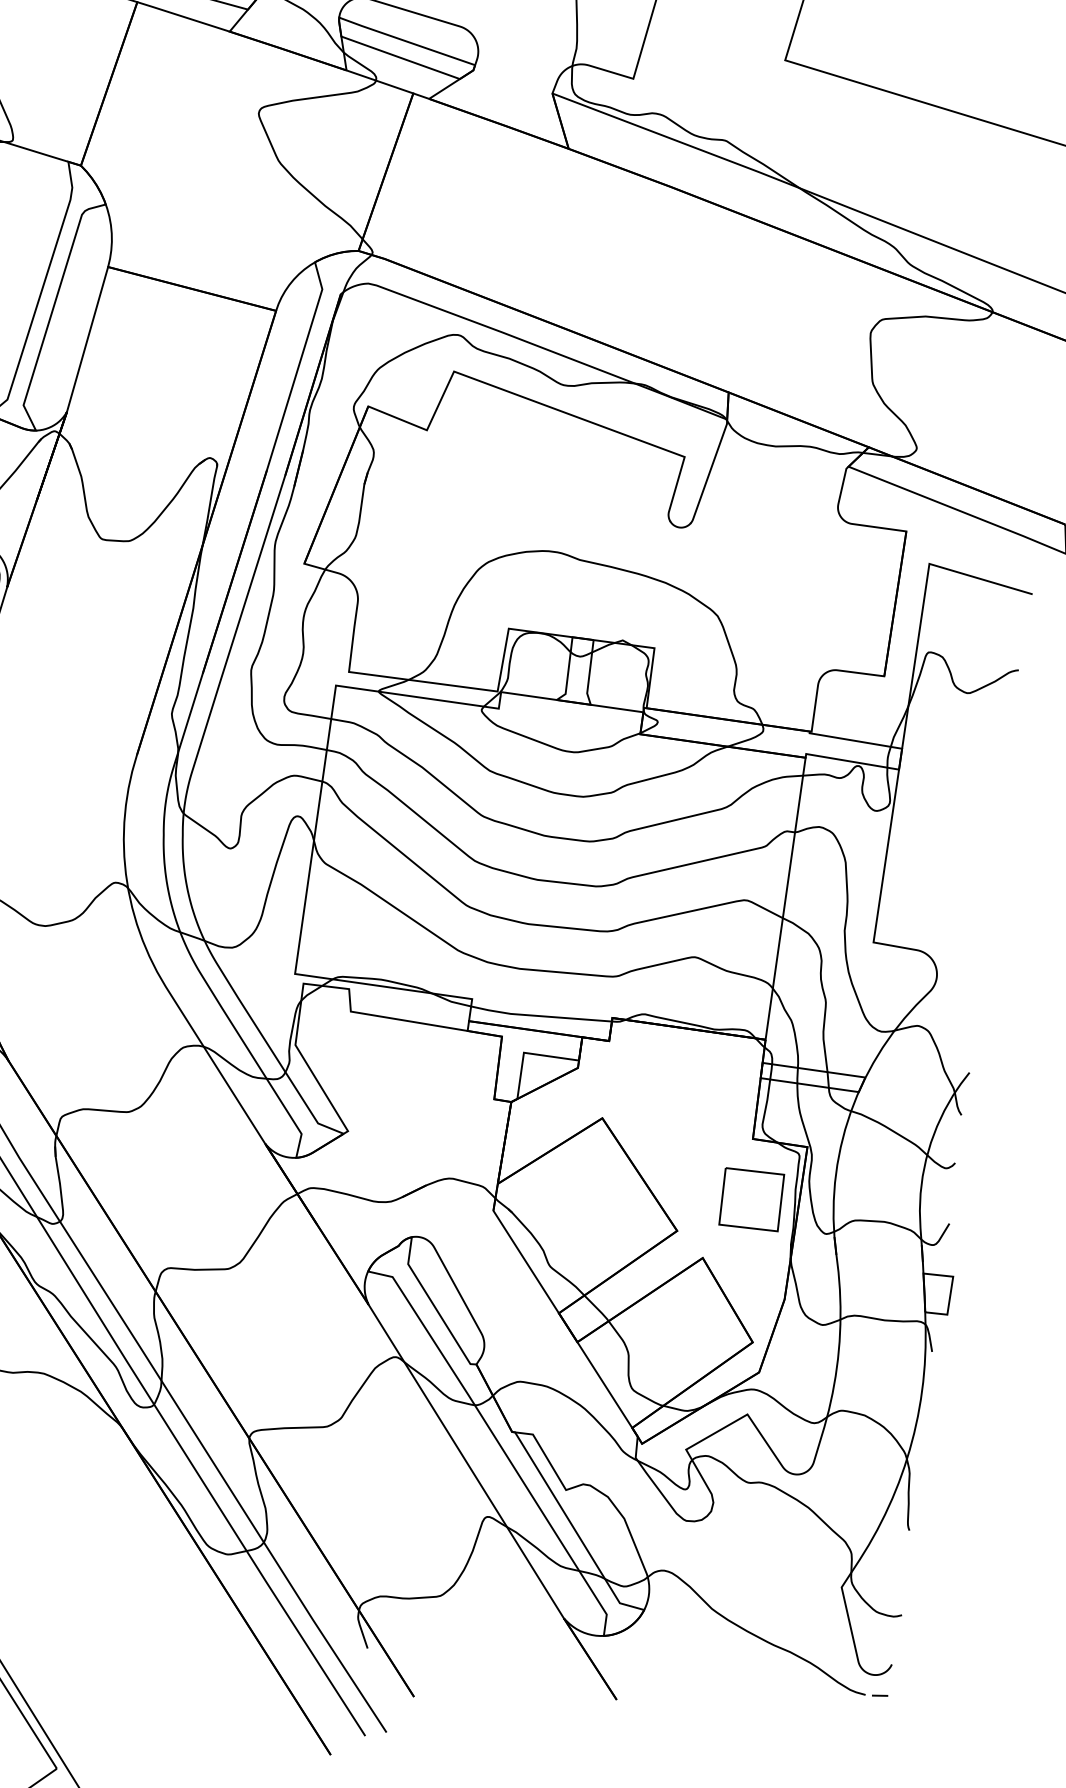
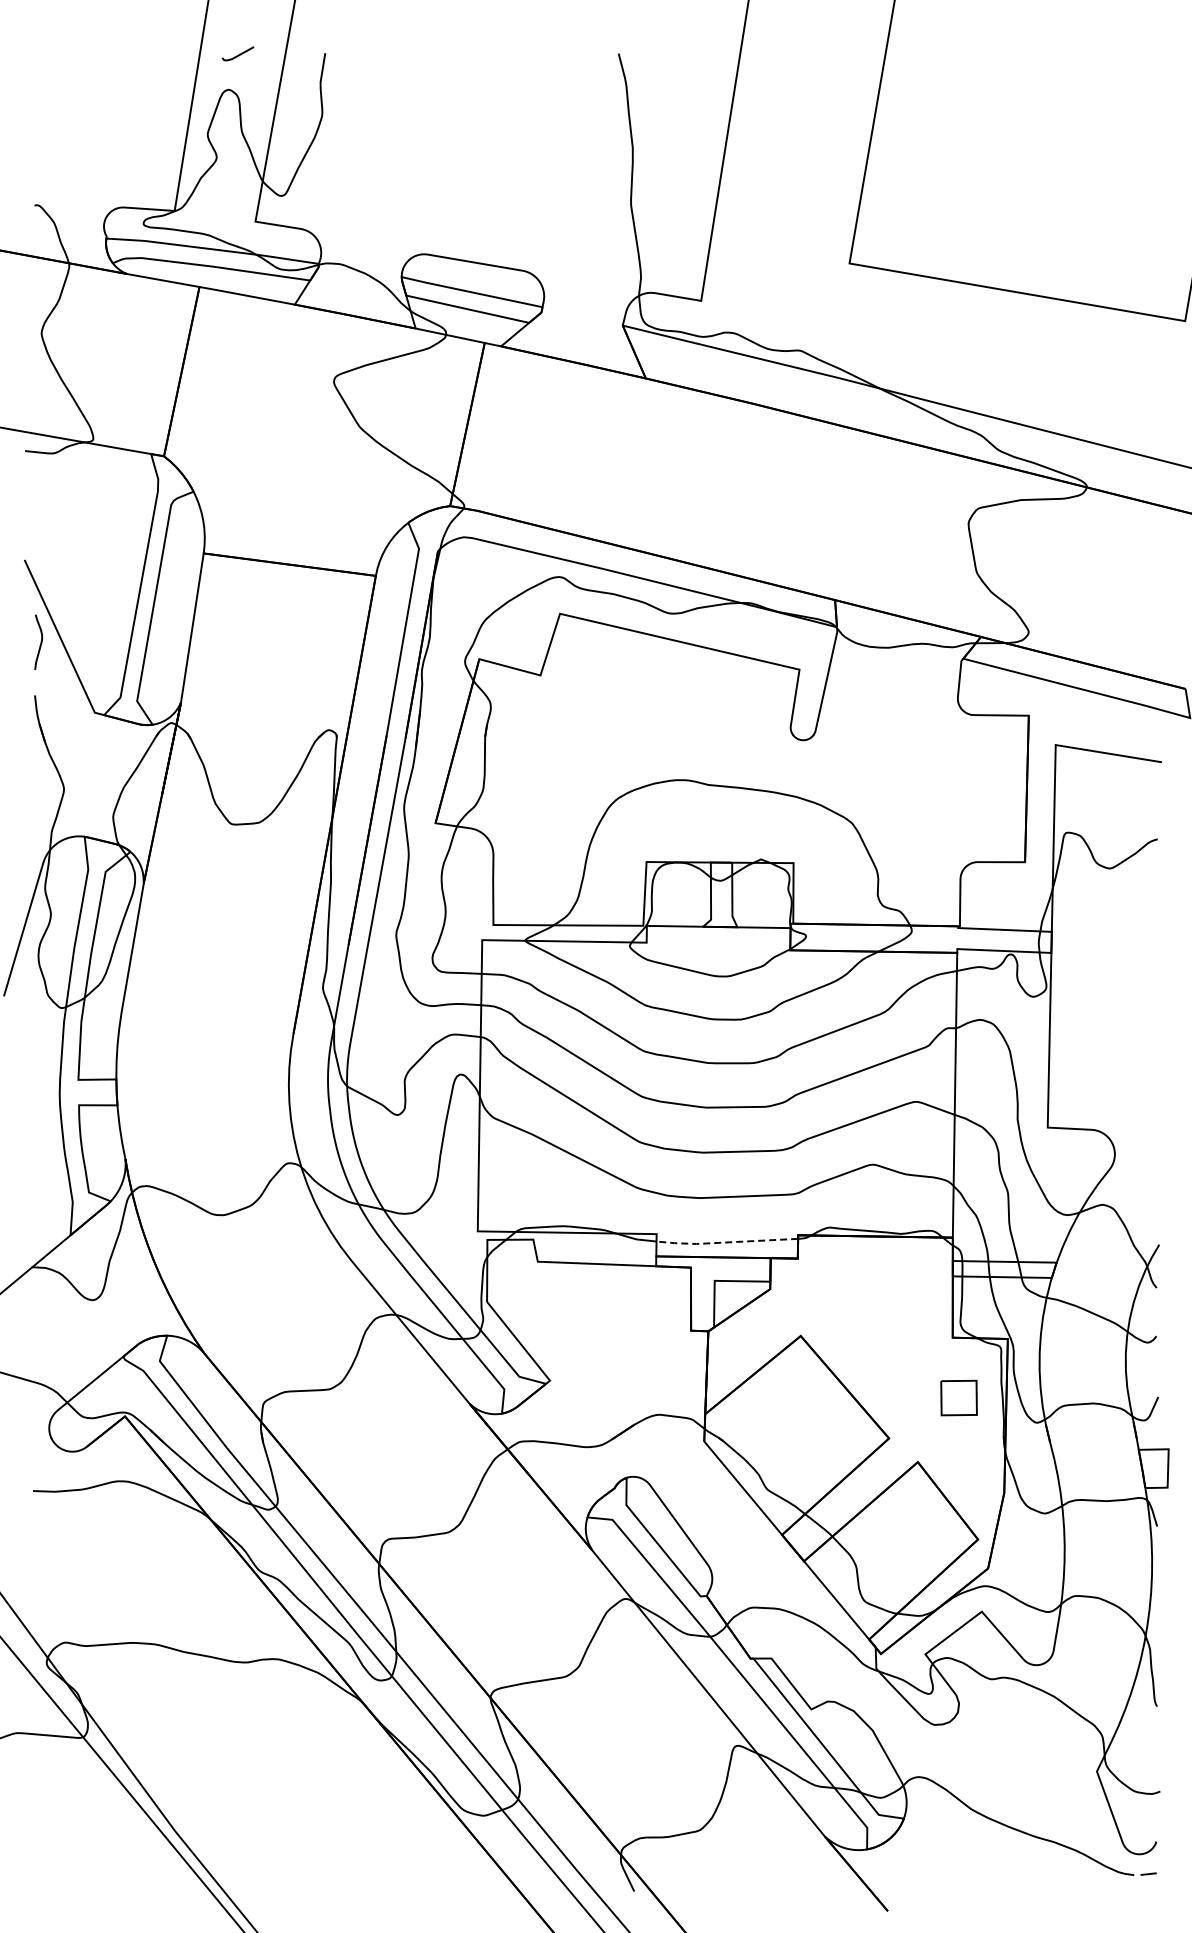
line: (539, 1016) -> (725, 1242), solid -> dashed
part: (751, 1199) -> (958, 1397), size x0.6

